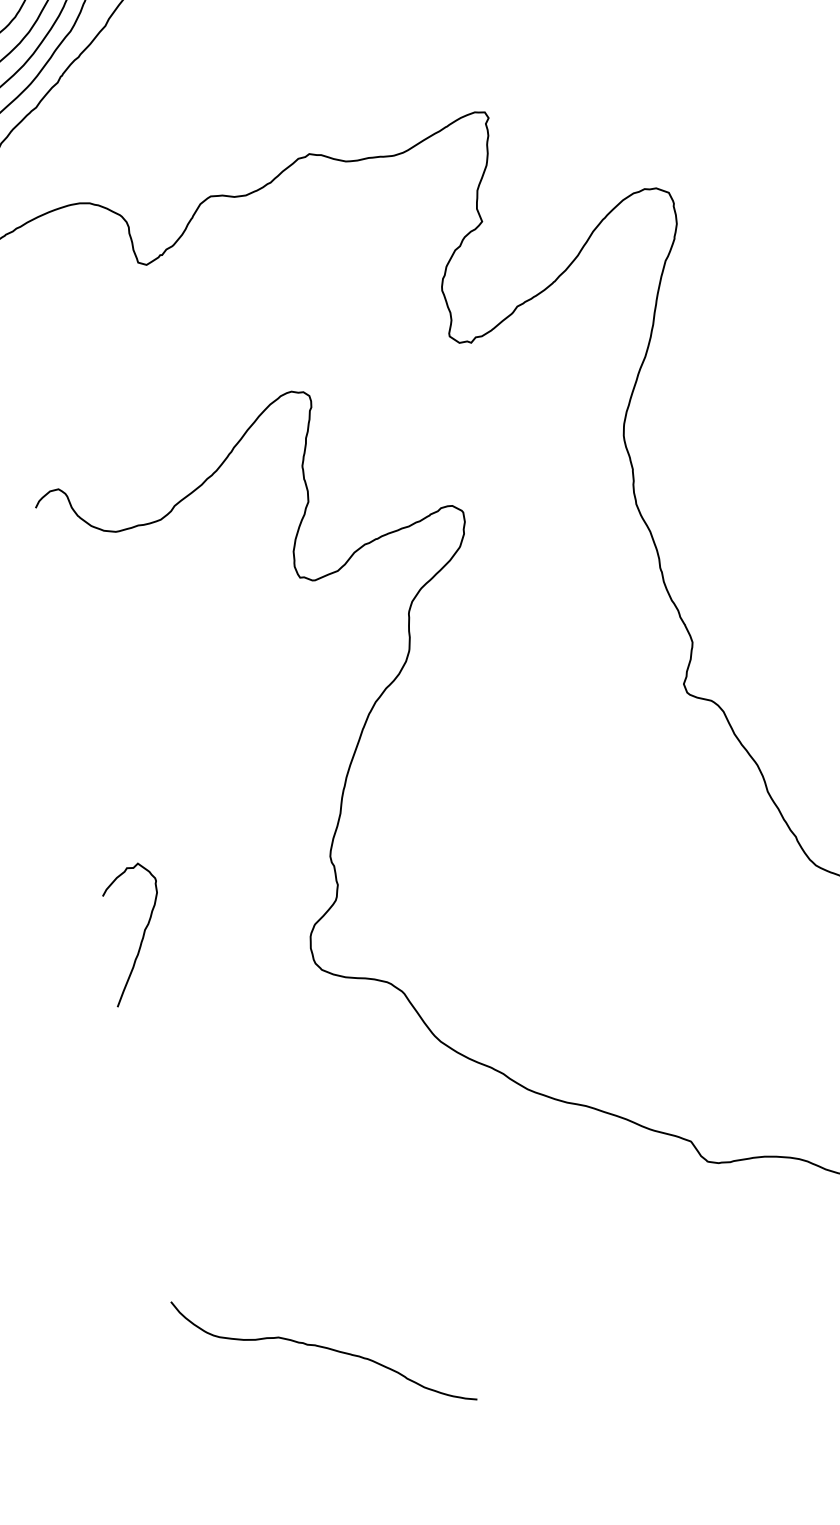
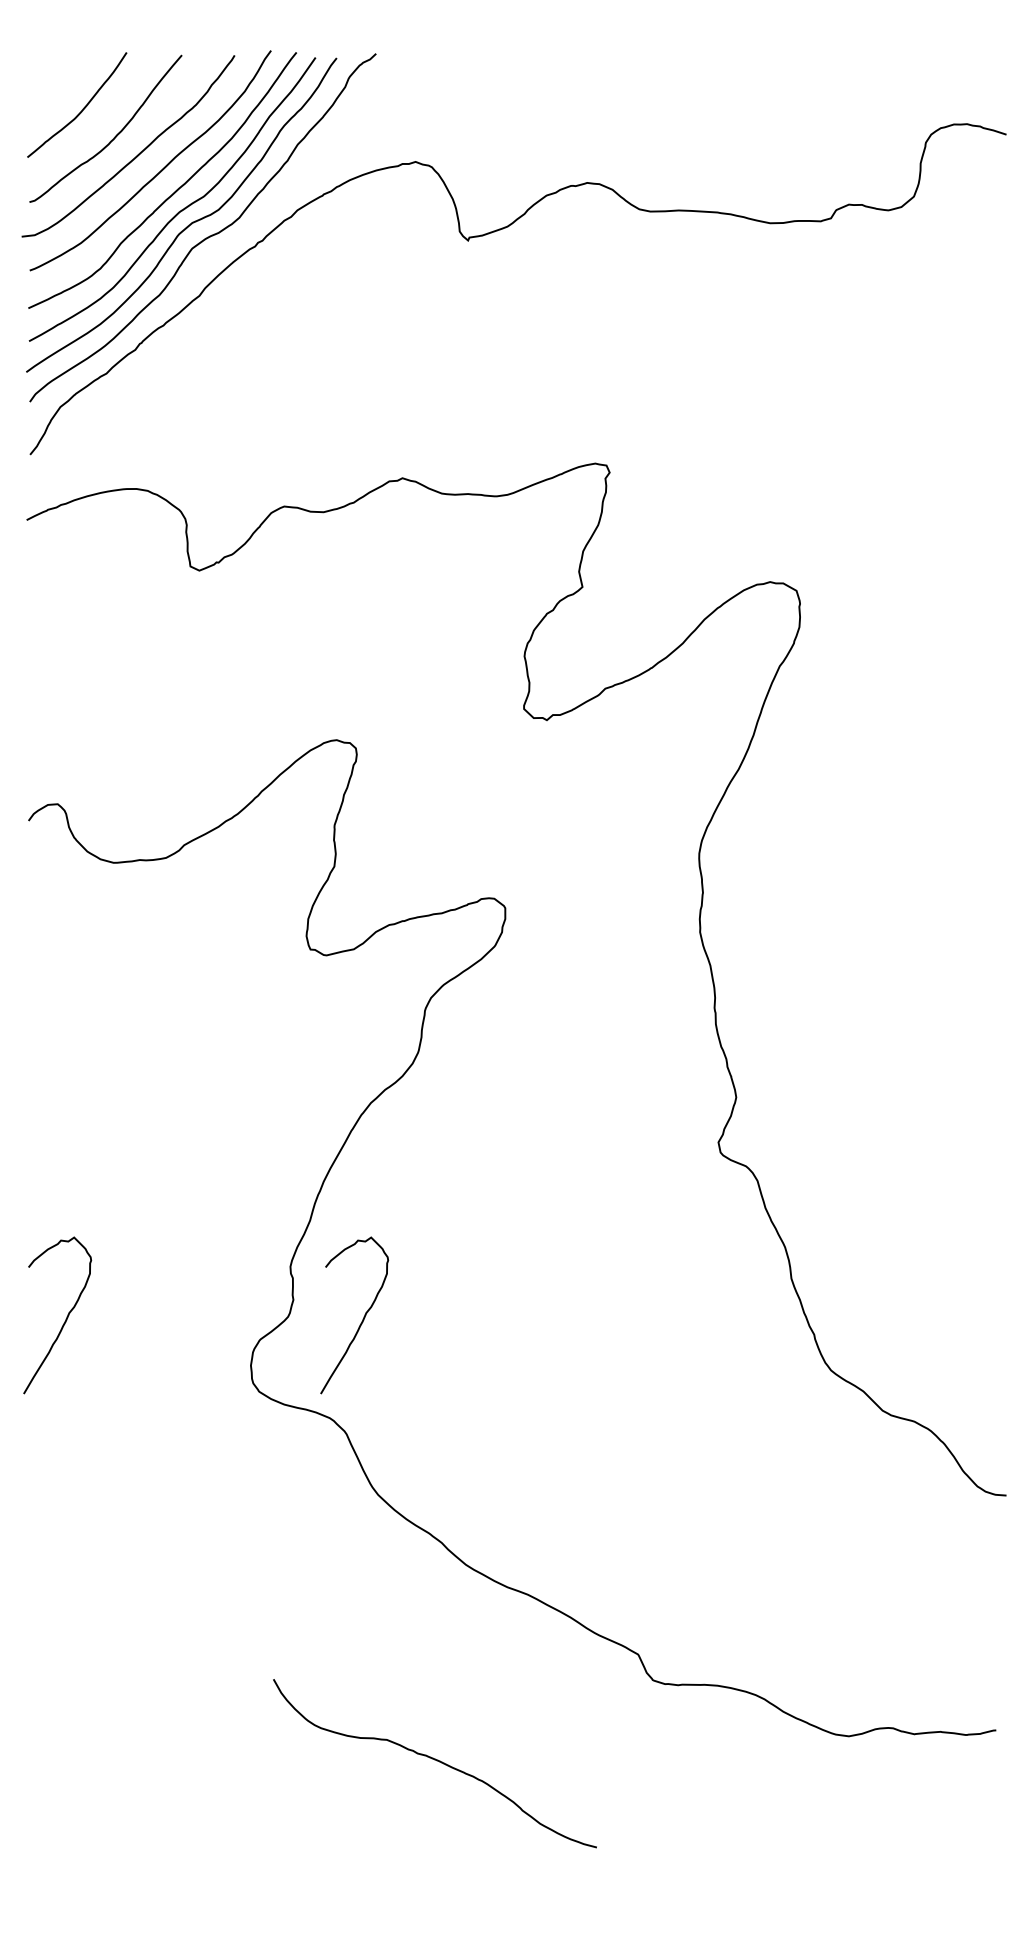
curve: (400, 891) -> (362, 1319), added
curve: (324, 1348) -> (436, 1761), moved

